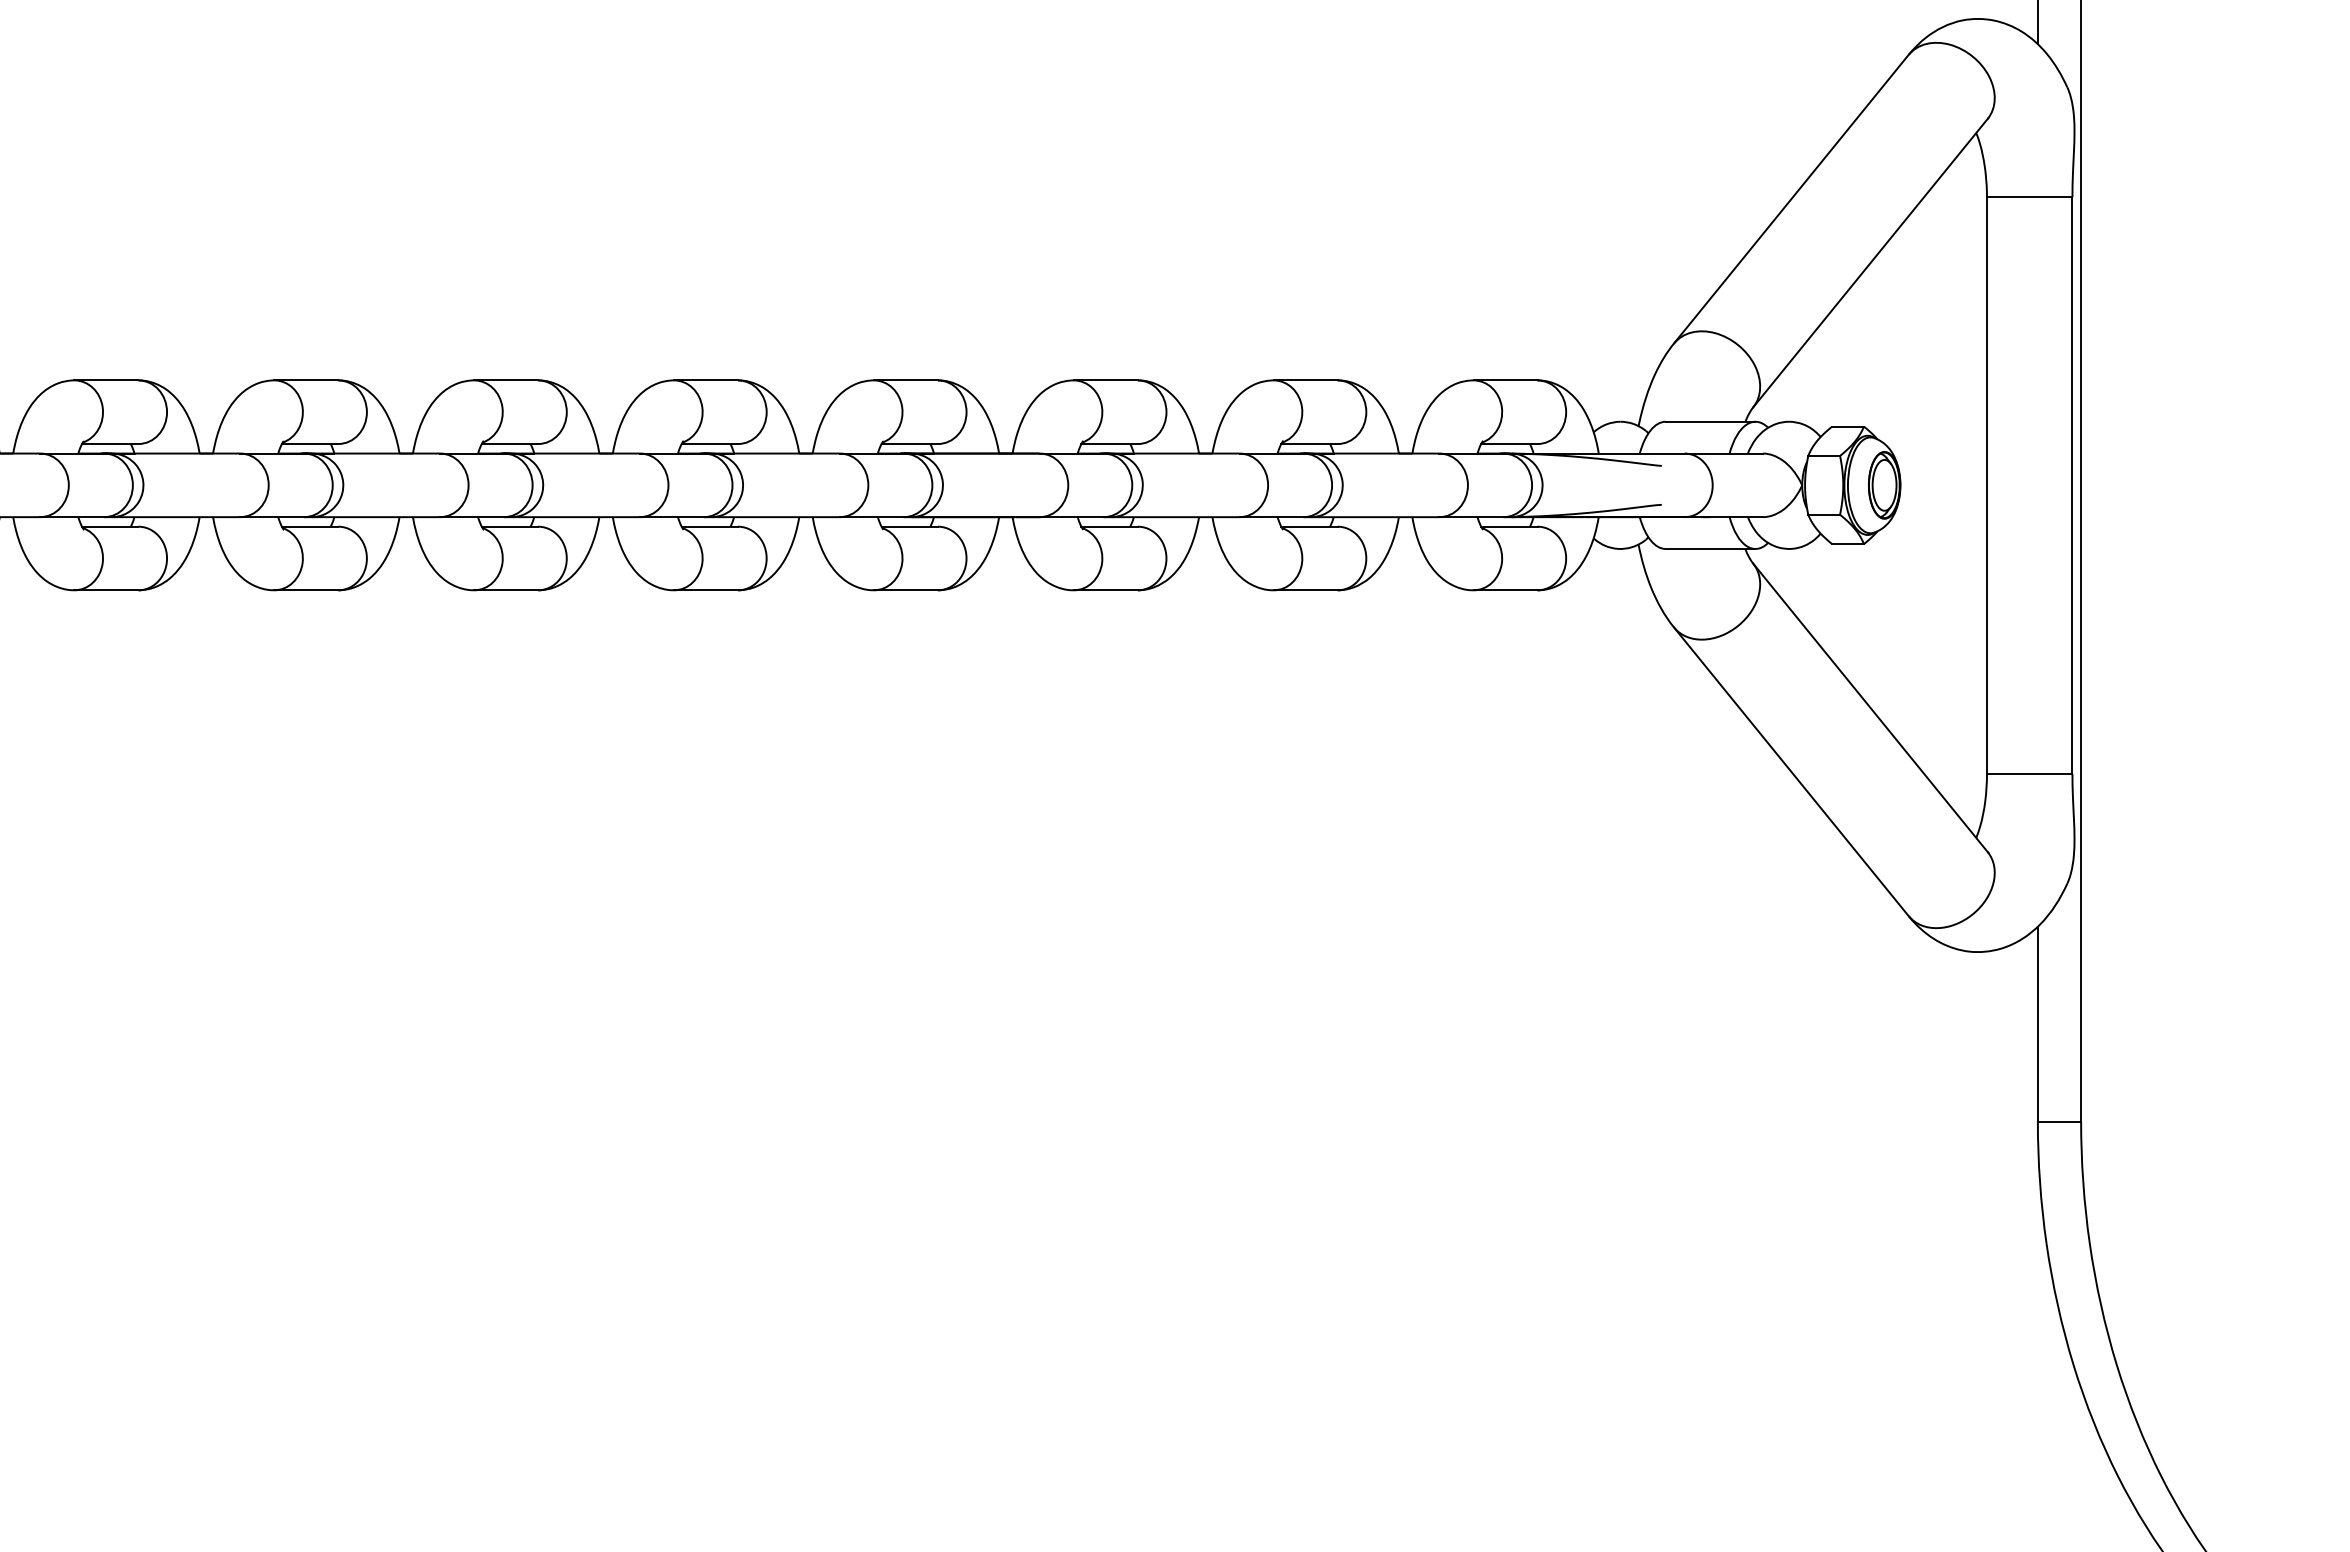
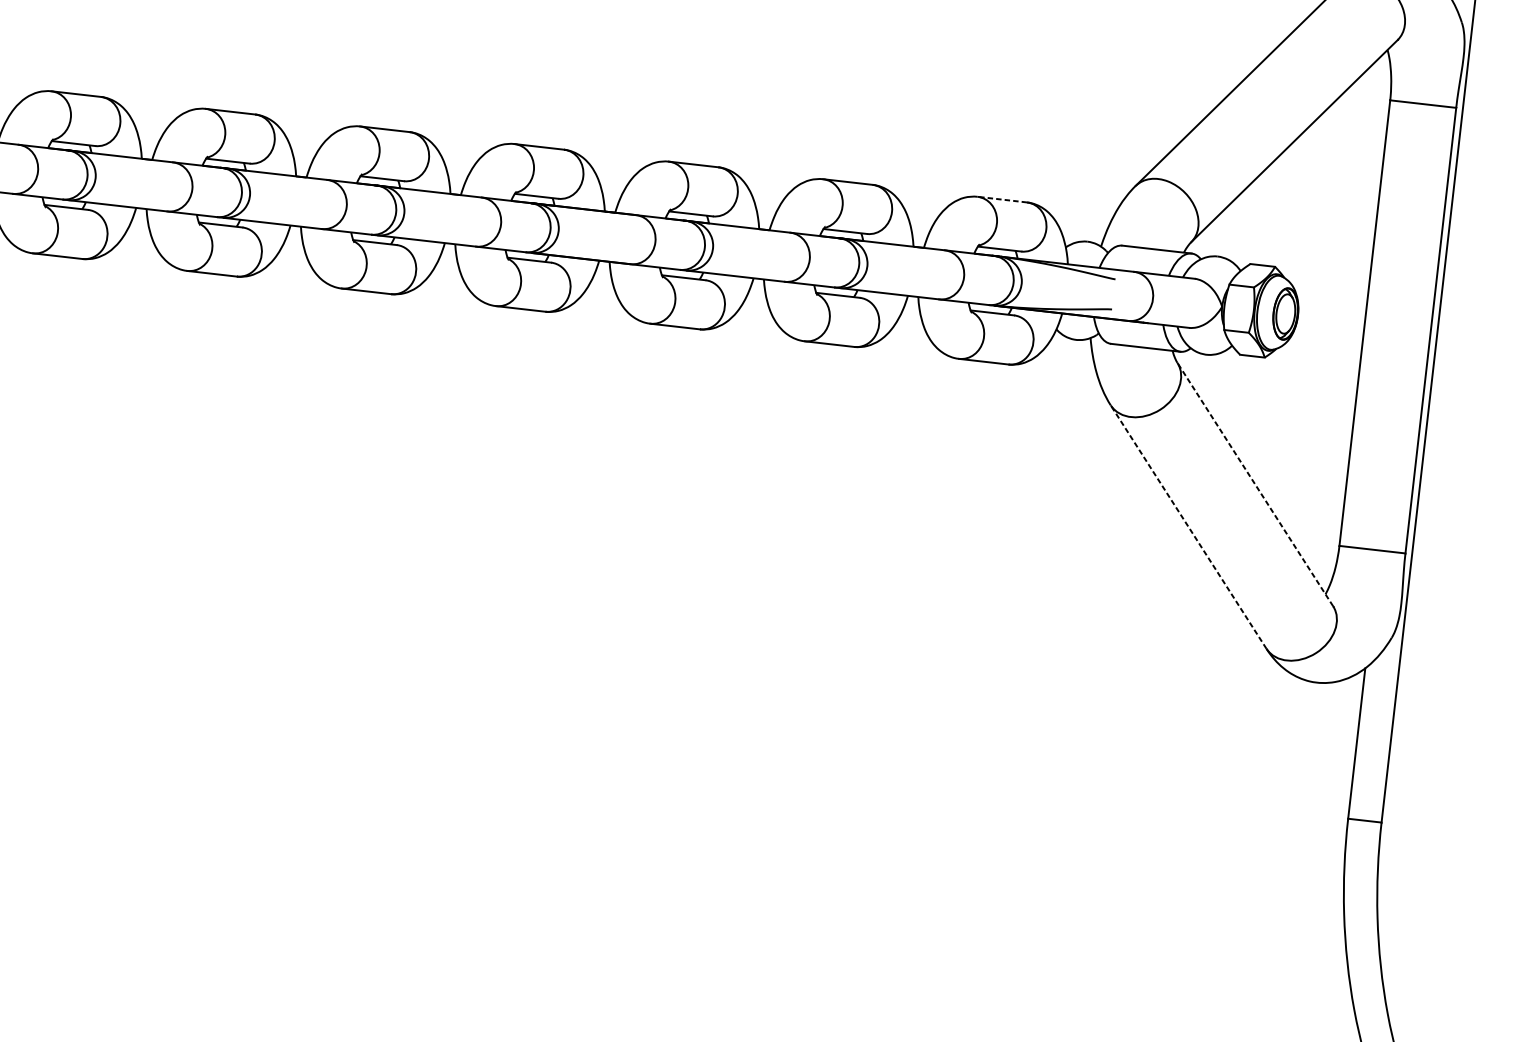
line: (1505, 380) -> (1002, 199), solid -> dashed
line: (1870, 707) -> (1255, 484), solid -> dashed
line: (1791, 771) -> (1188, 526), solid -> dashed

